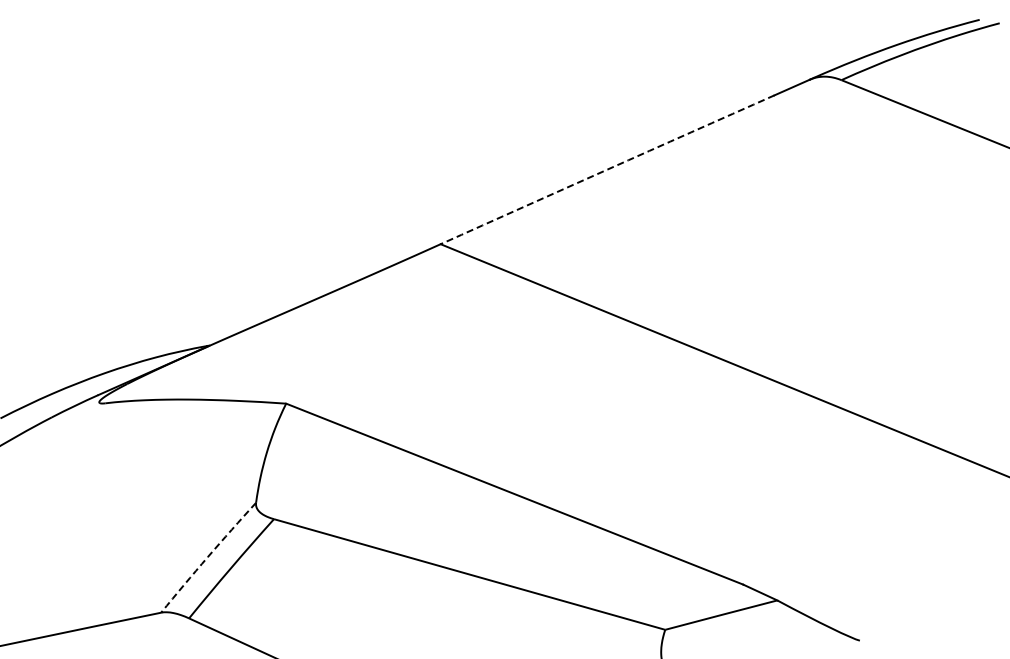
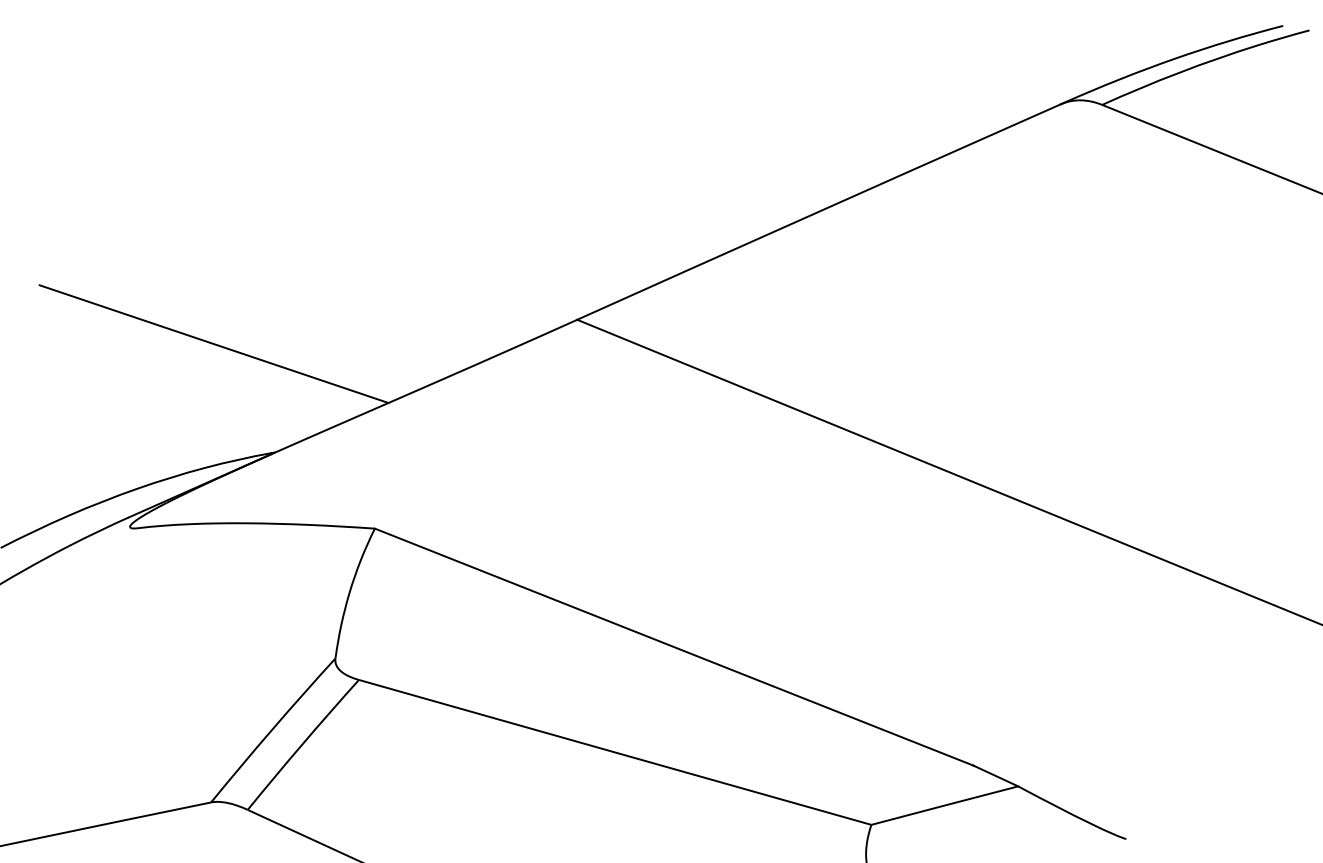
arc: (607, 169) -> (795, 221), dashed -> solid
line: (163, 262) -> (214, 343), added
arc: (207, 557) -> (271, 730), dashed -> solid

